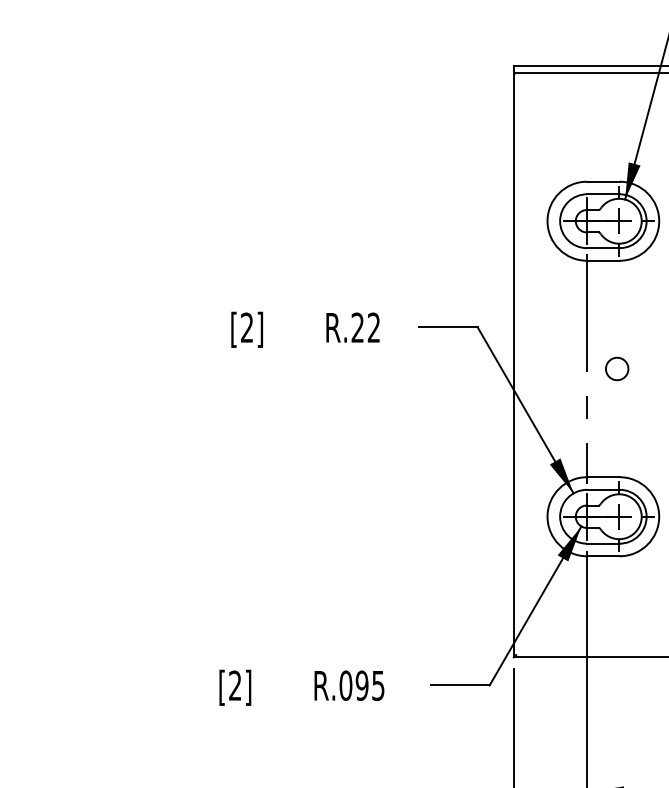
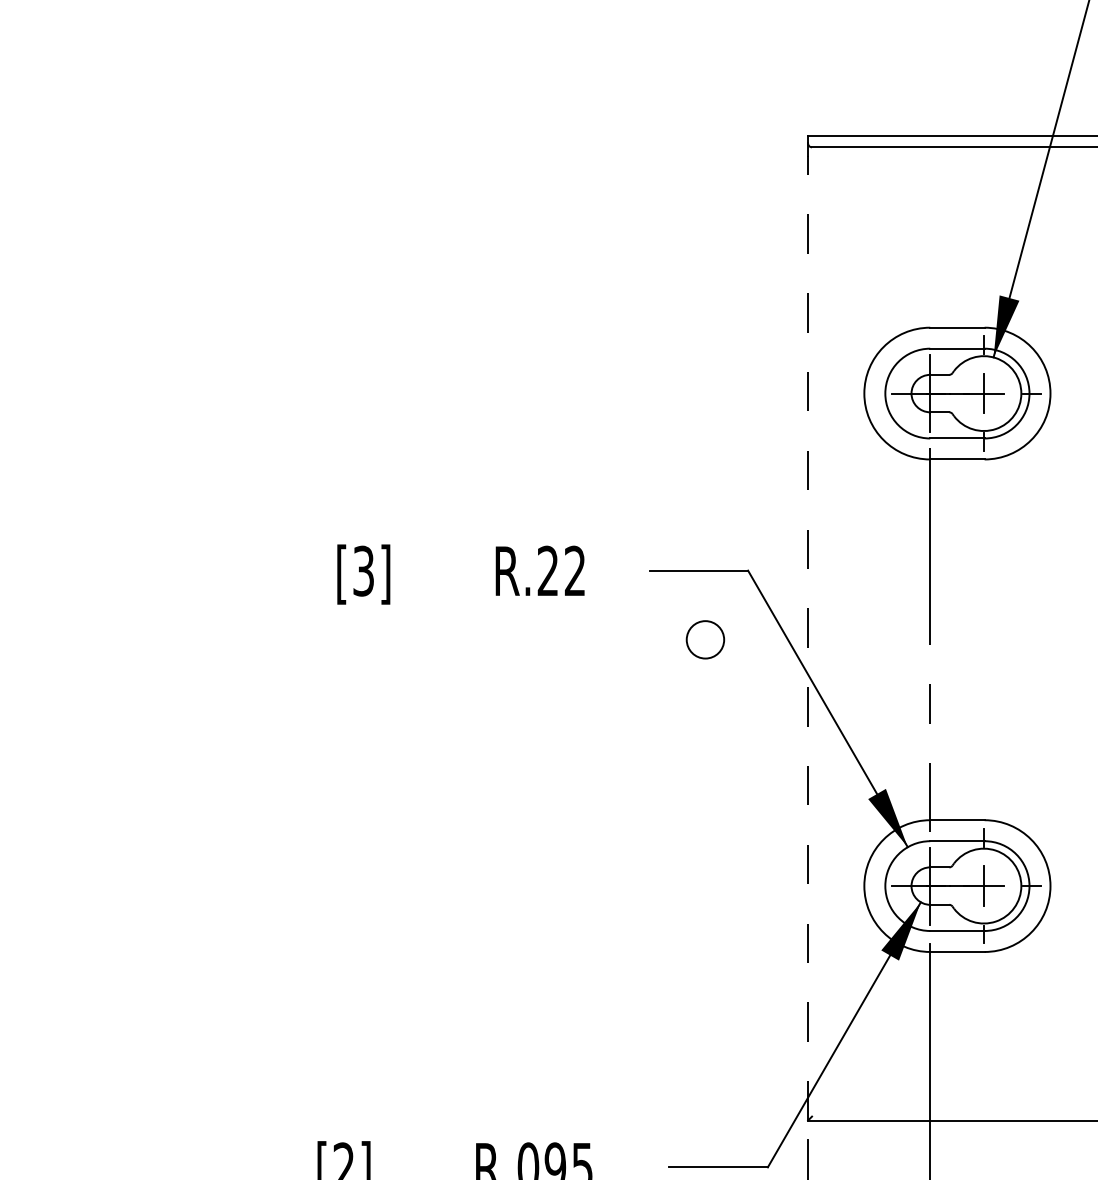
text: (247, 327) -> (364, 570), [2] -> [3]
line: (513, 367) -> (807, 637), solid -> dashed
circle: (617, 368) -> (705, 639), moved

